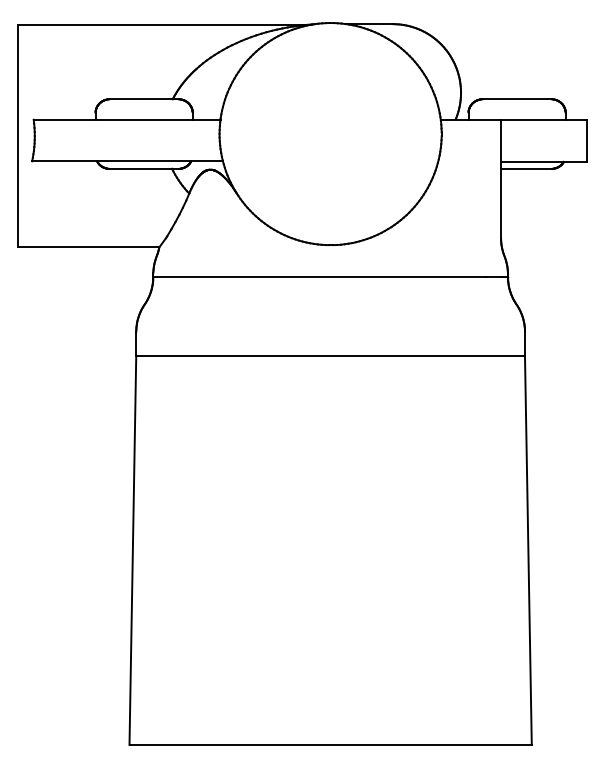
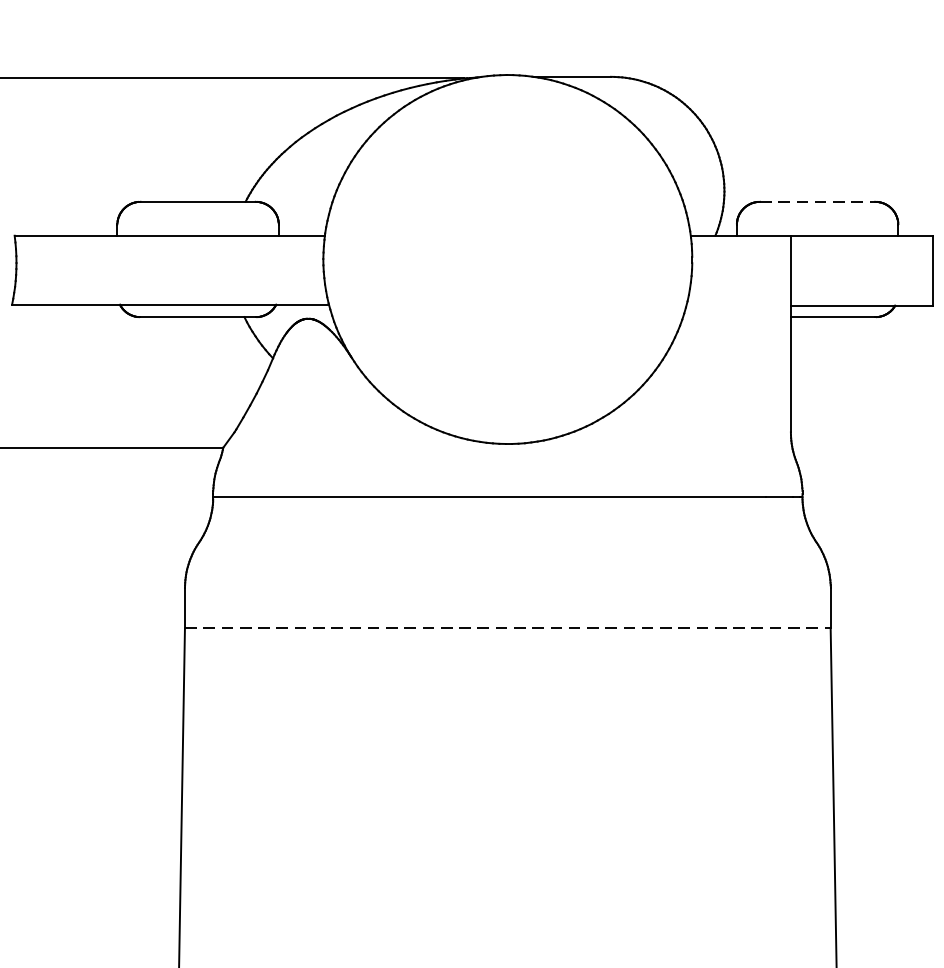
line: (517, 99) -> (818, 202), solid -> dashed
line: (331, 356) -> (509, 628), solid -> dashed

